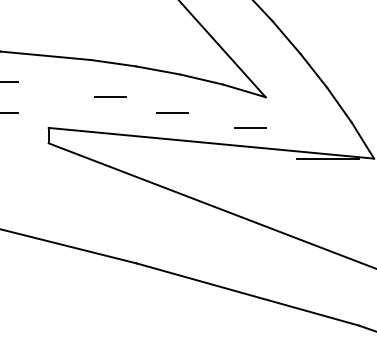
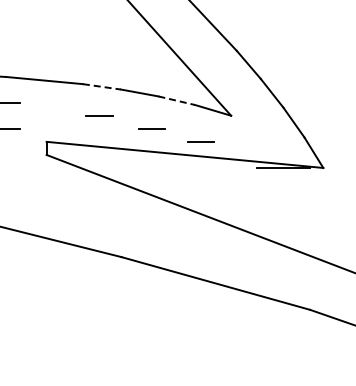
line: (114, 62) -> (102, 86), solid -> dashed
line: (201, 79) -> (176, 100), solid -> dashed
line: (249, 127) -> (200, 141), moved

